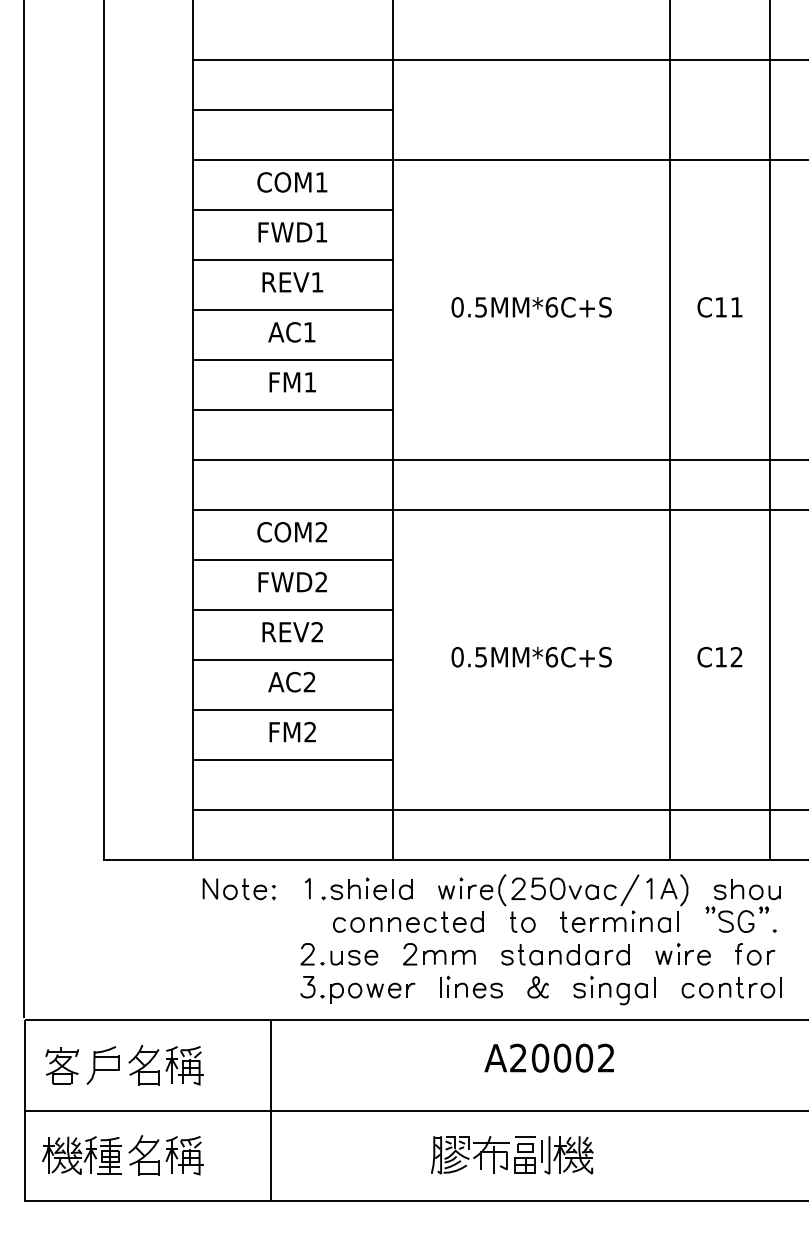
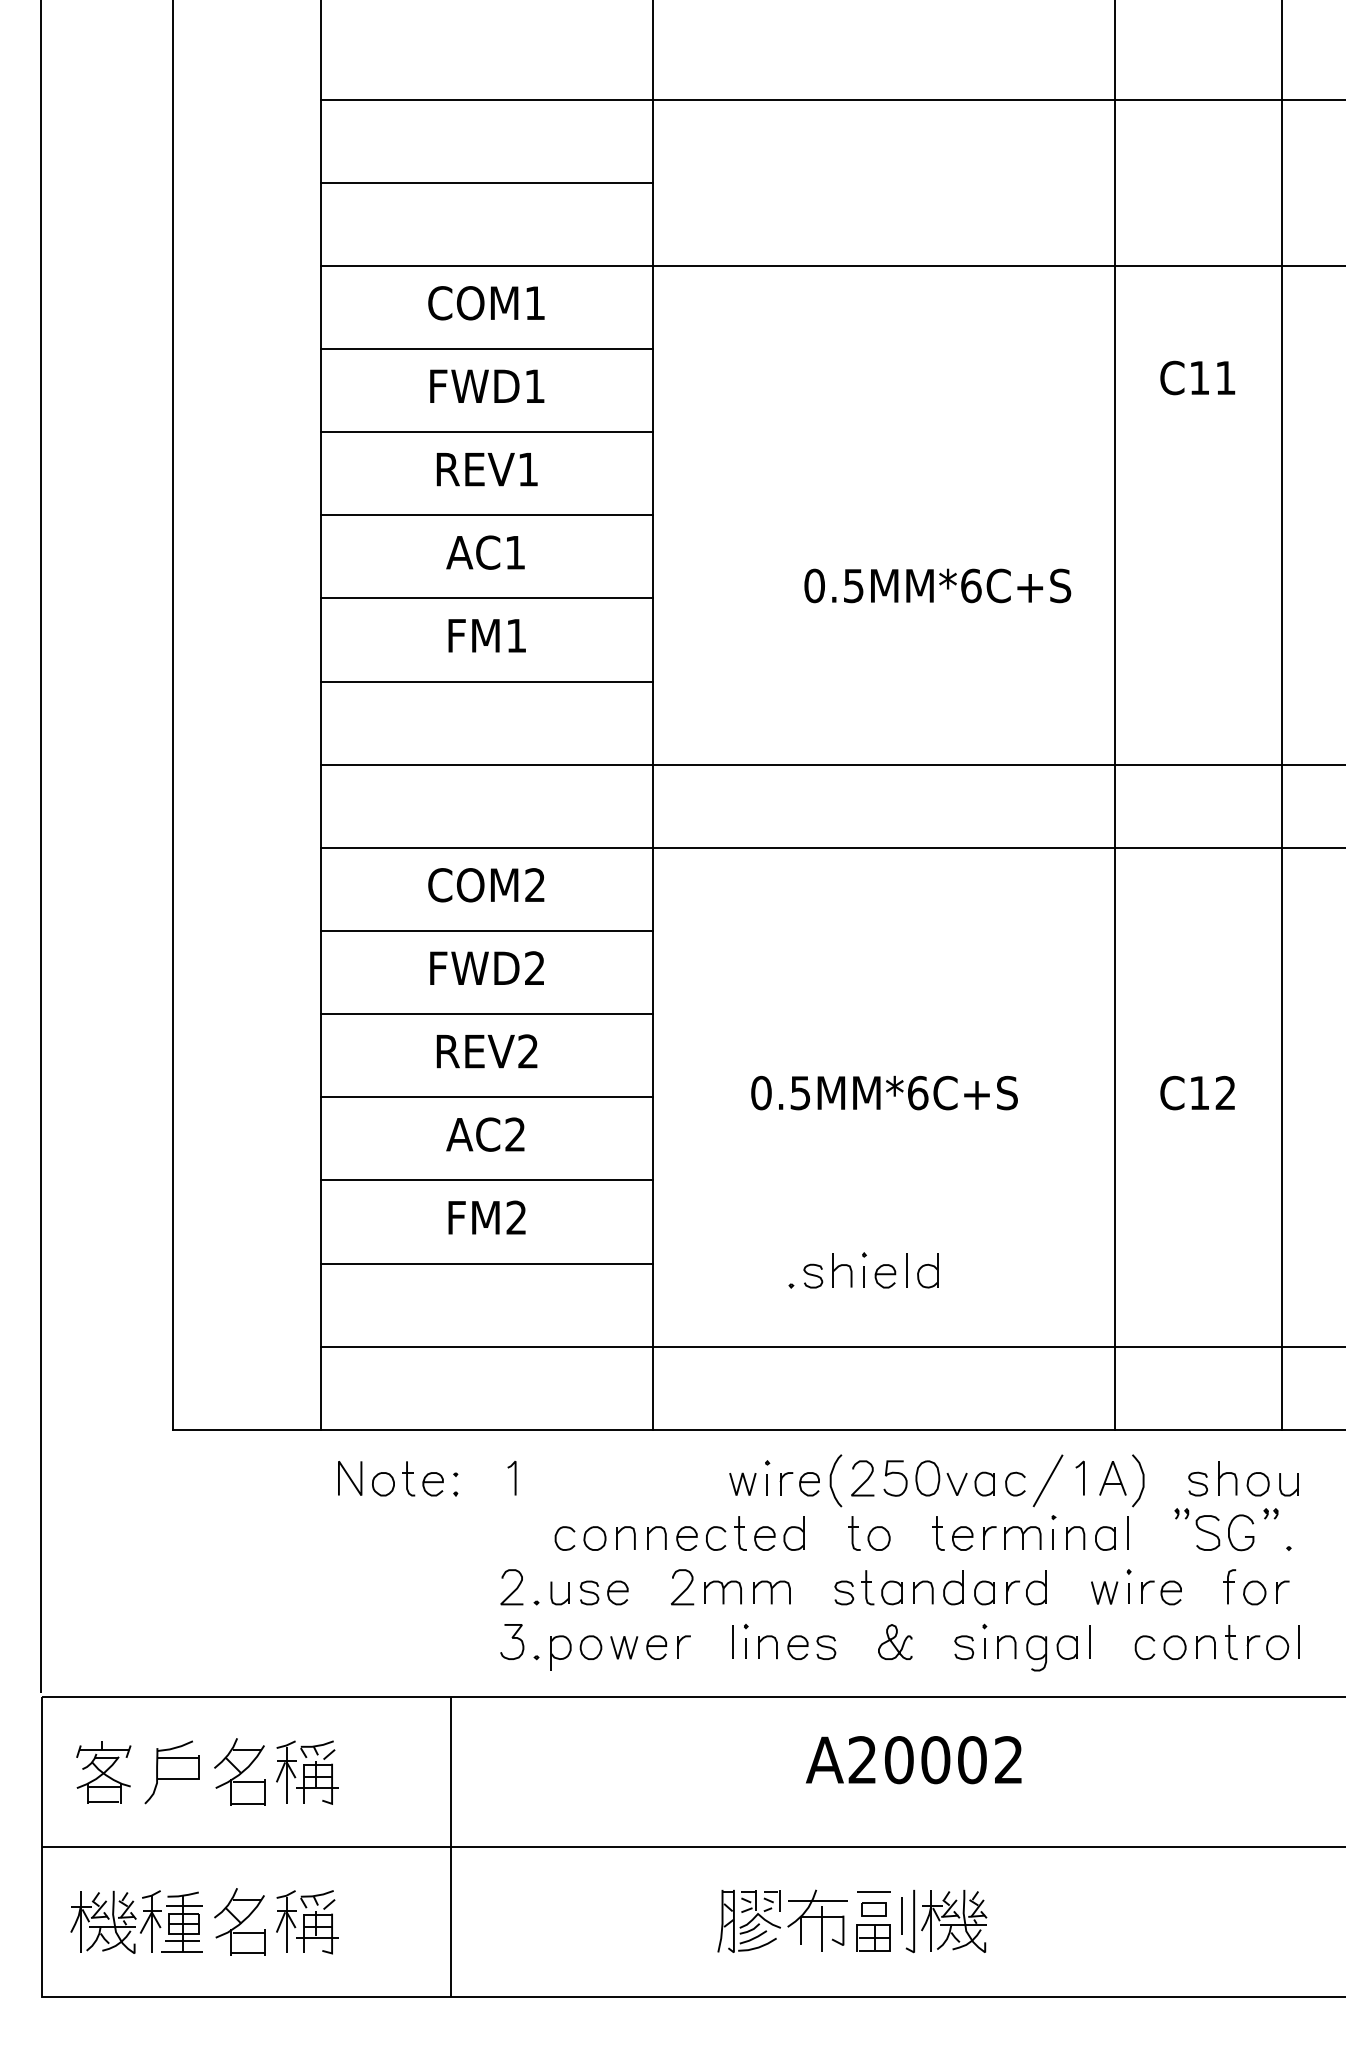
text: (531, 307) -> (937, 586), moved
text: (719, 307) -> (1197, 378), moved
part: (366, 888) -> (862, 1269), moved

